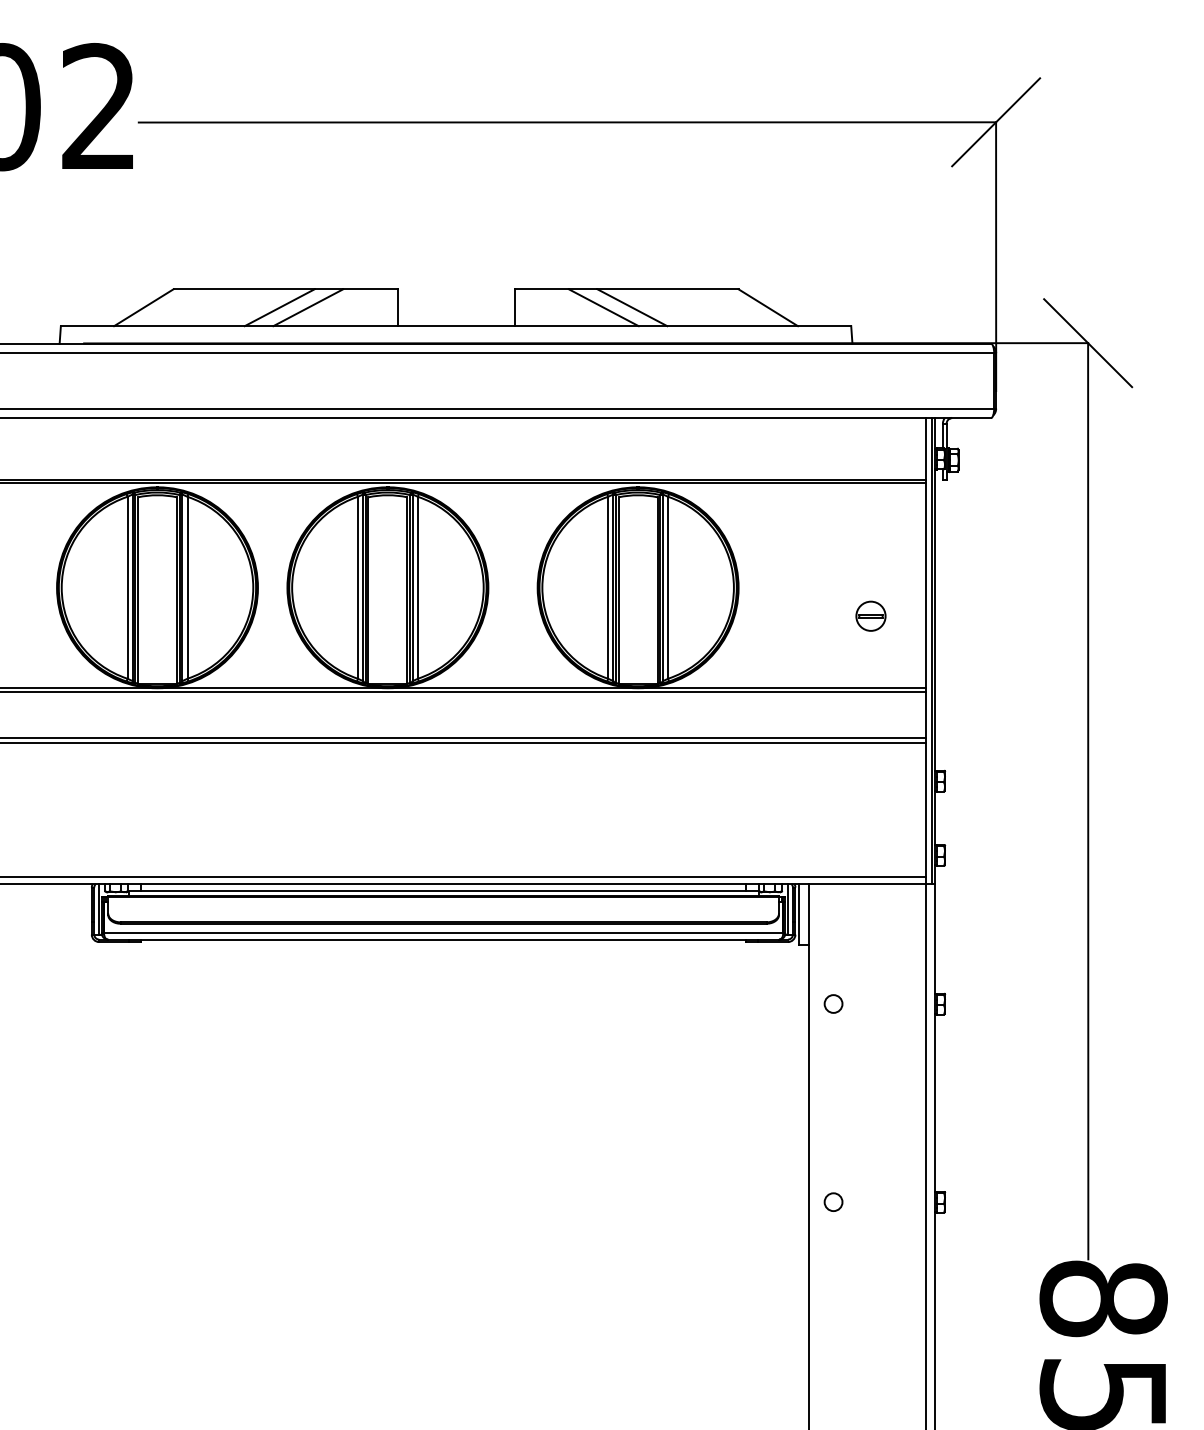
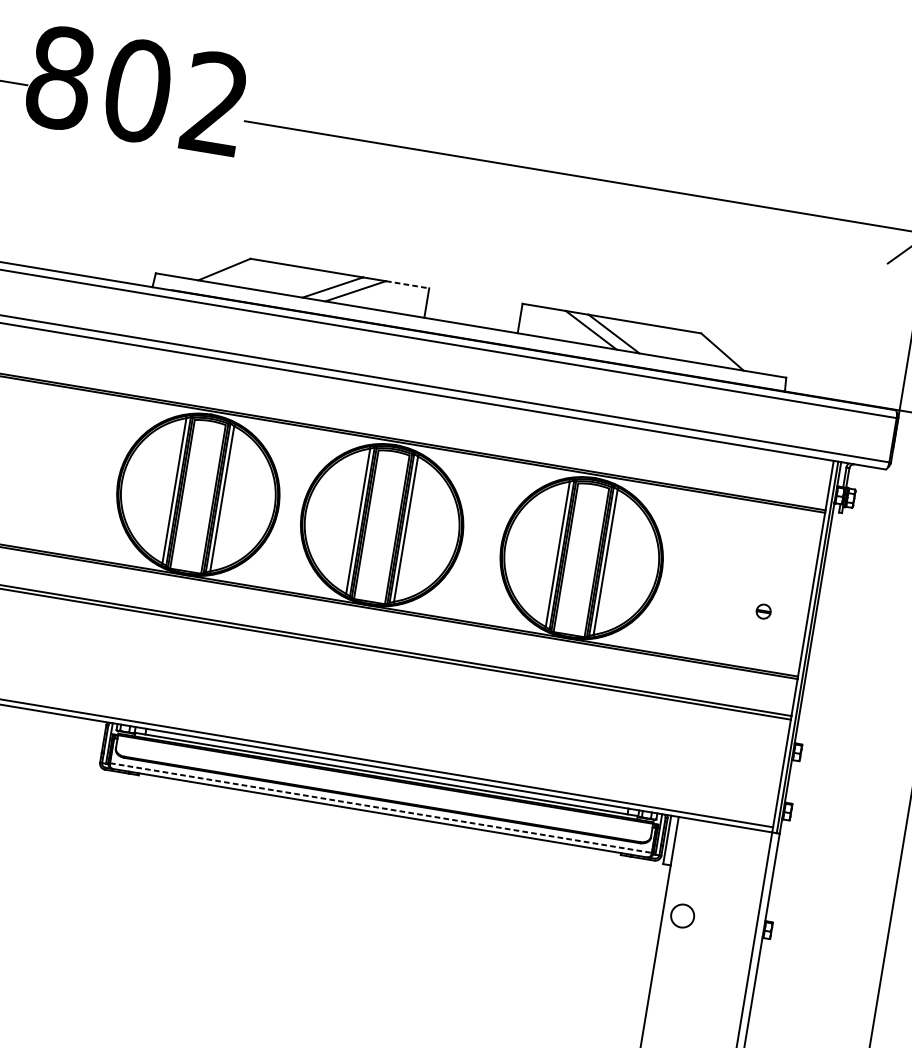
line: (370, 289) -> (407, 284), solid -> dashed
part: (870, 615) -> (763, 611), size x0.6
line: (443, 933) -> (380, 808), solid -> dashed
circle: (833, 1003) -> (682, 915), size x1.6

